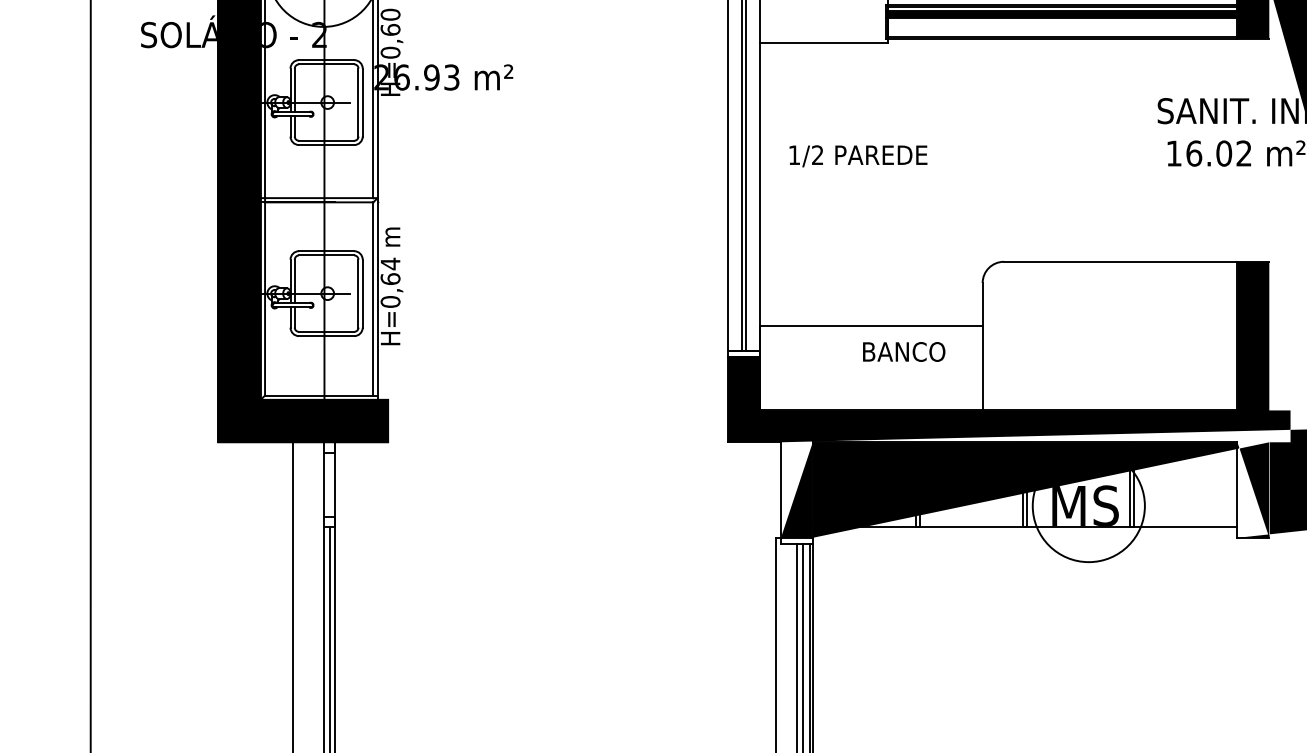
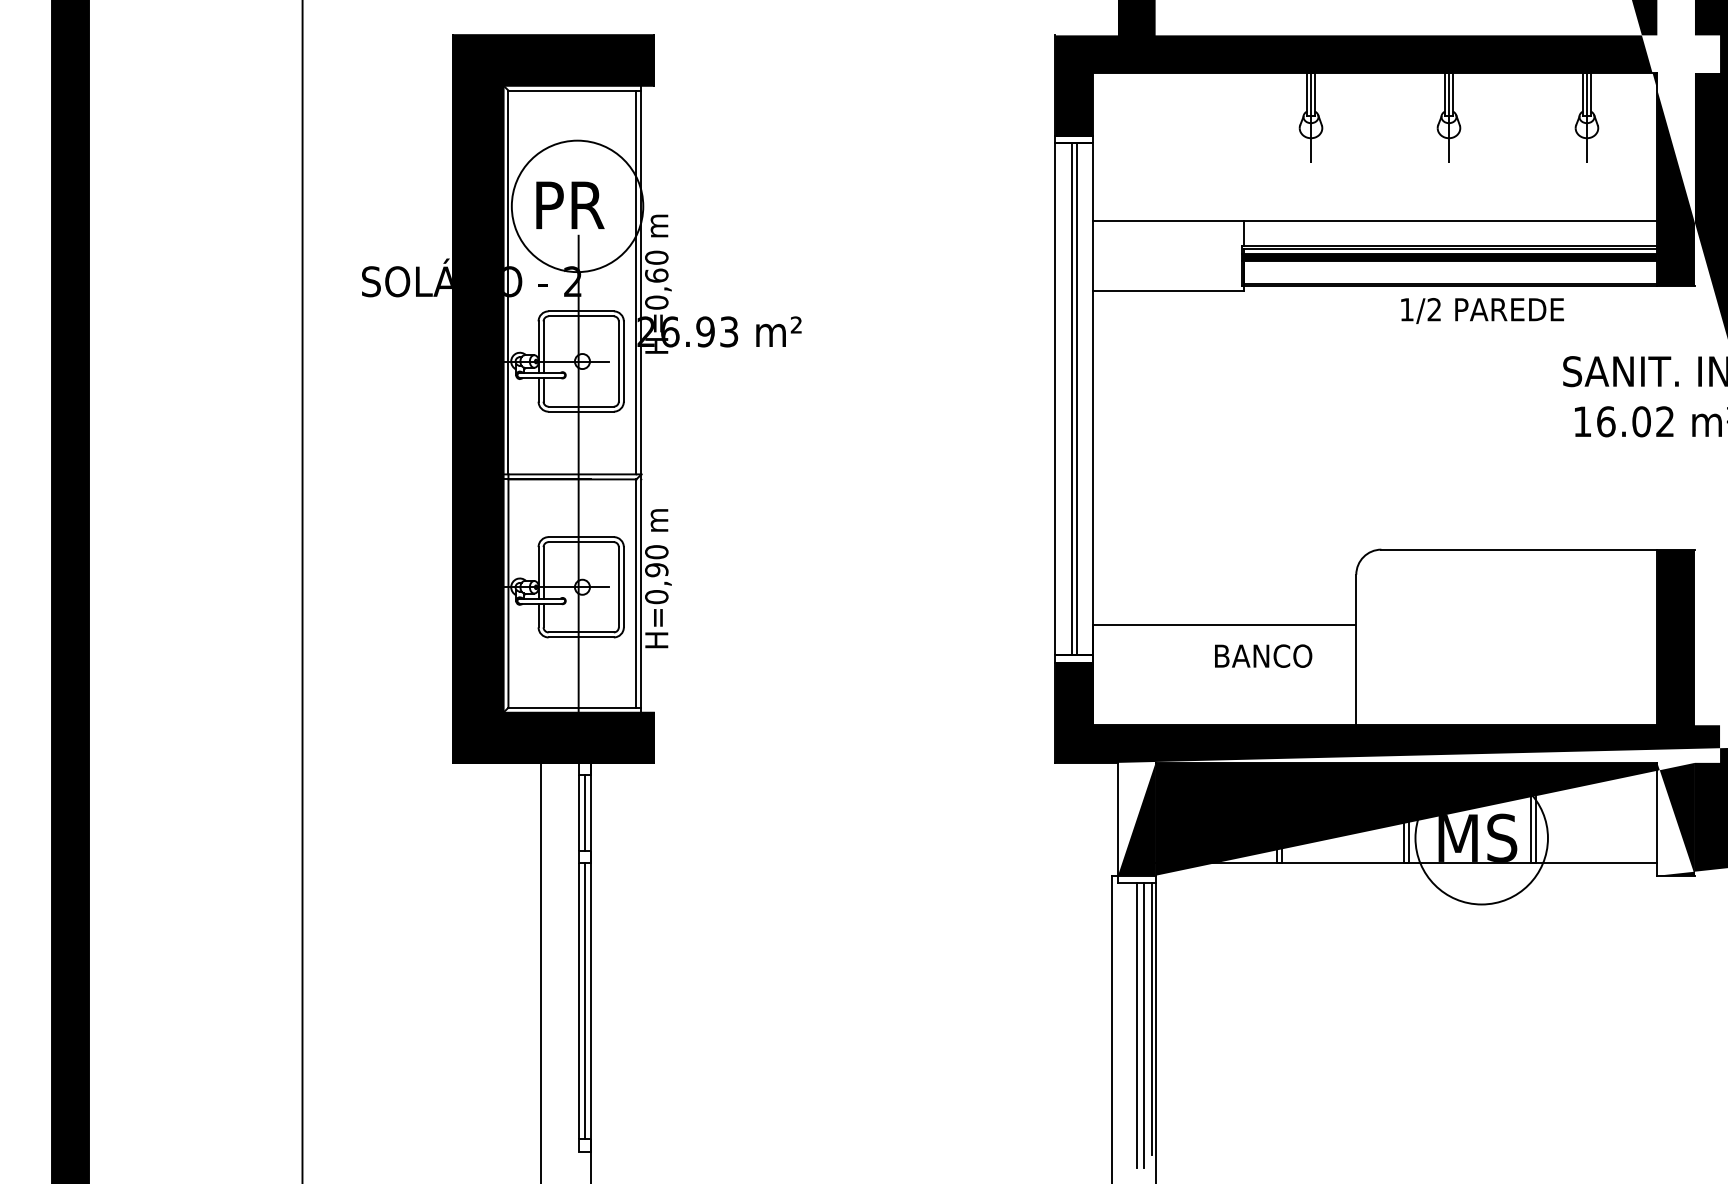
text: (858, 155) -> (1482, 310), moved
text: (390, 270) -> (656, 560), H=0,64 -> H=0,90
line: (329, 484) -> (584, 812), added

